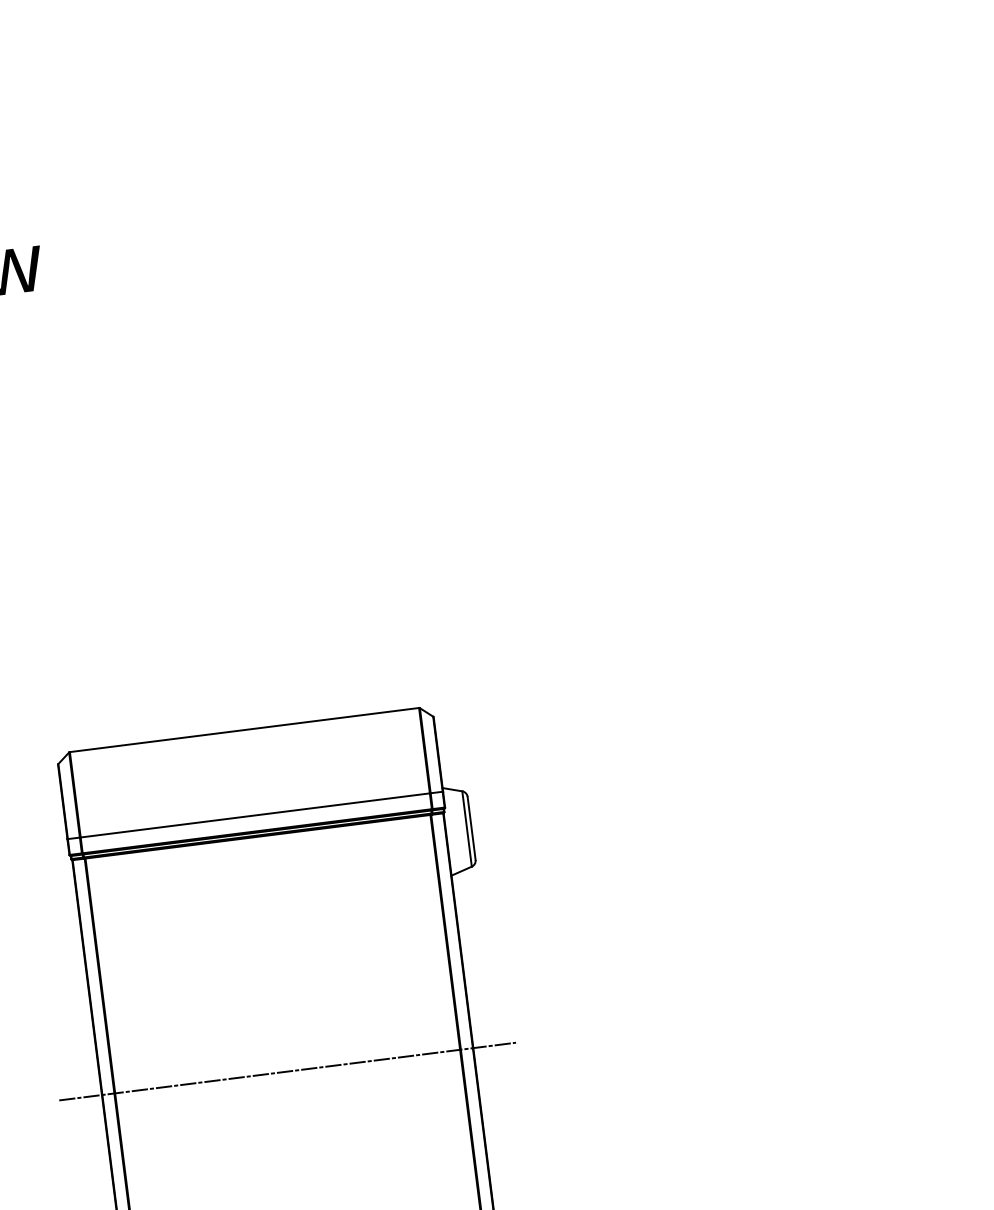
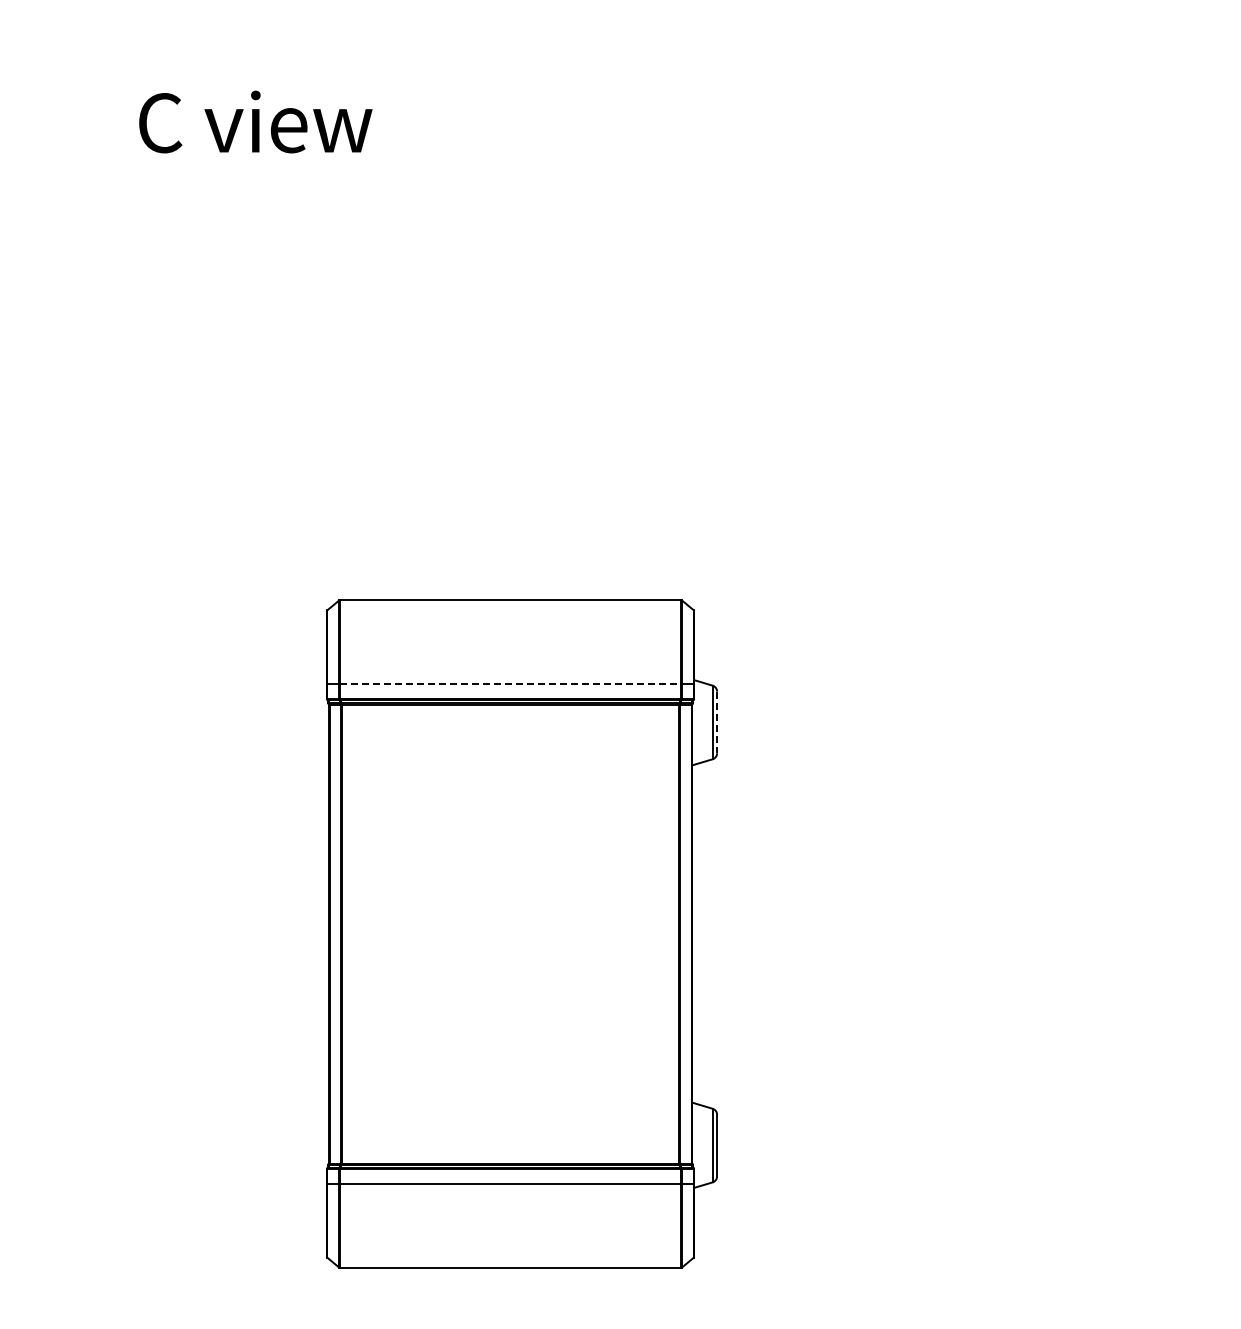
line: (255, 815) -> (510, 683), solid -> dashed
line: (472, 828) -> (717, 722), solid -> dashed
line: (287, 1072) -> (510, 934), removed

